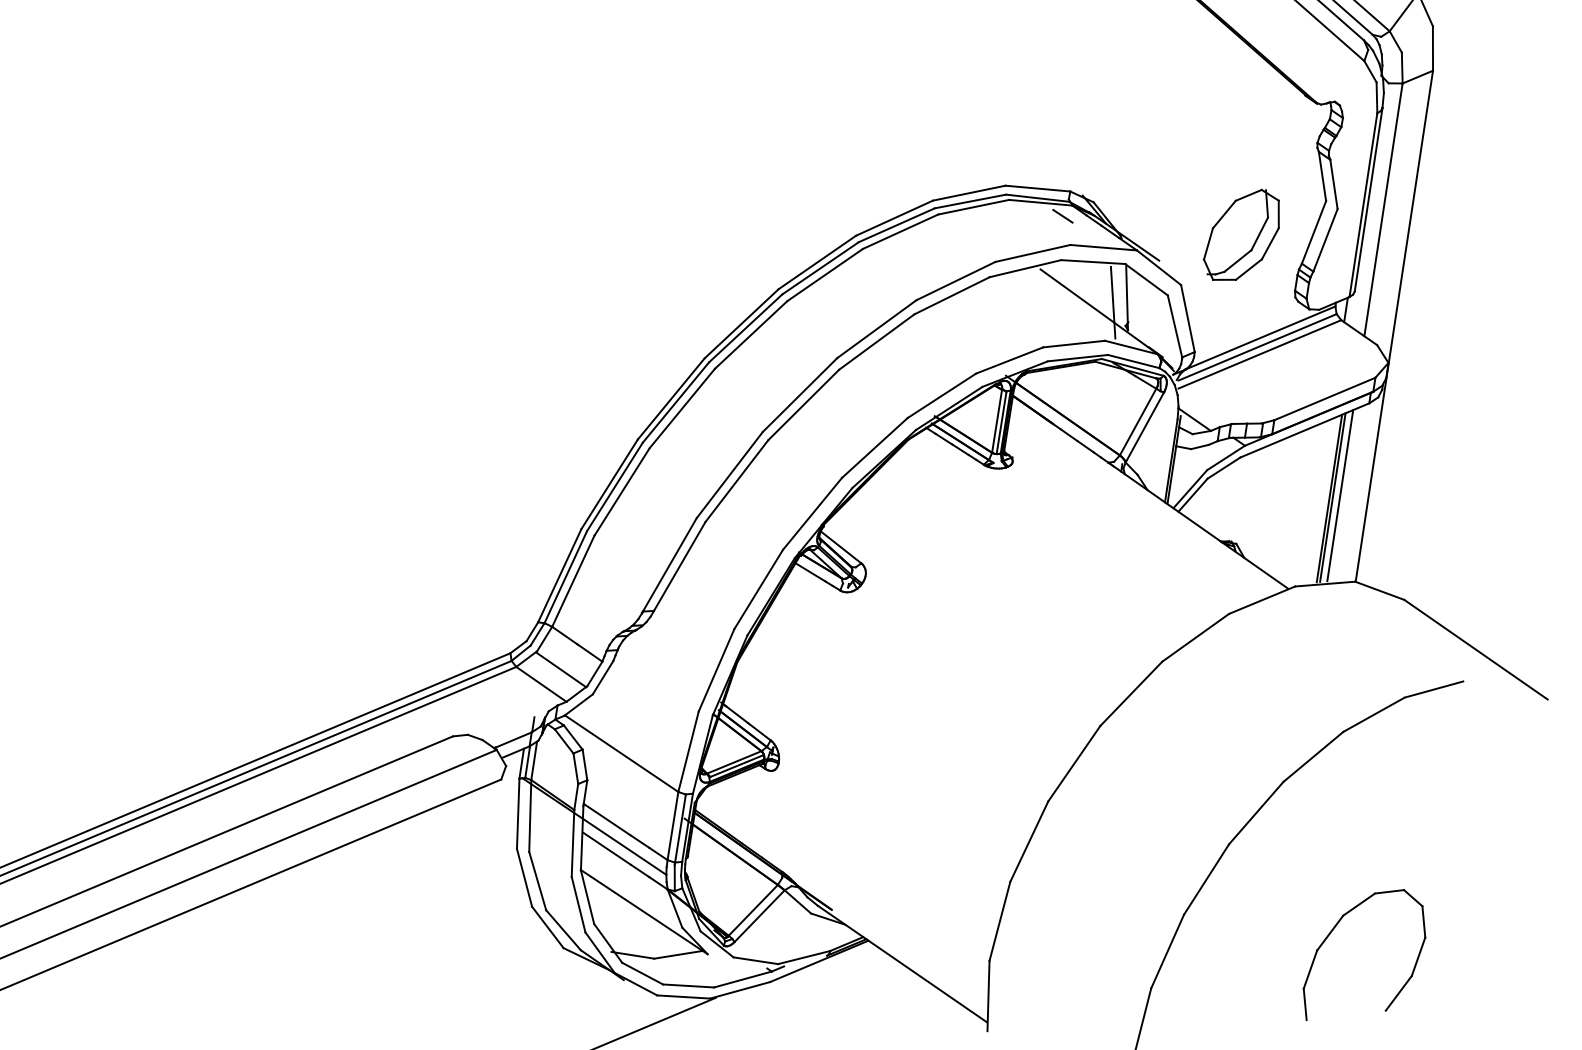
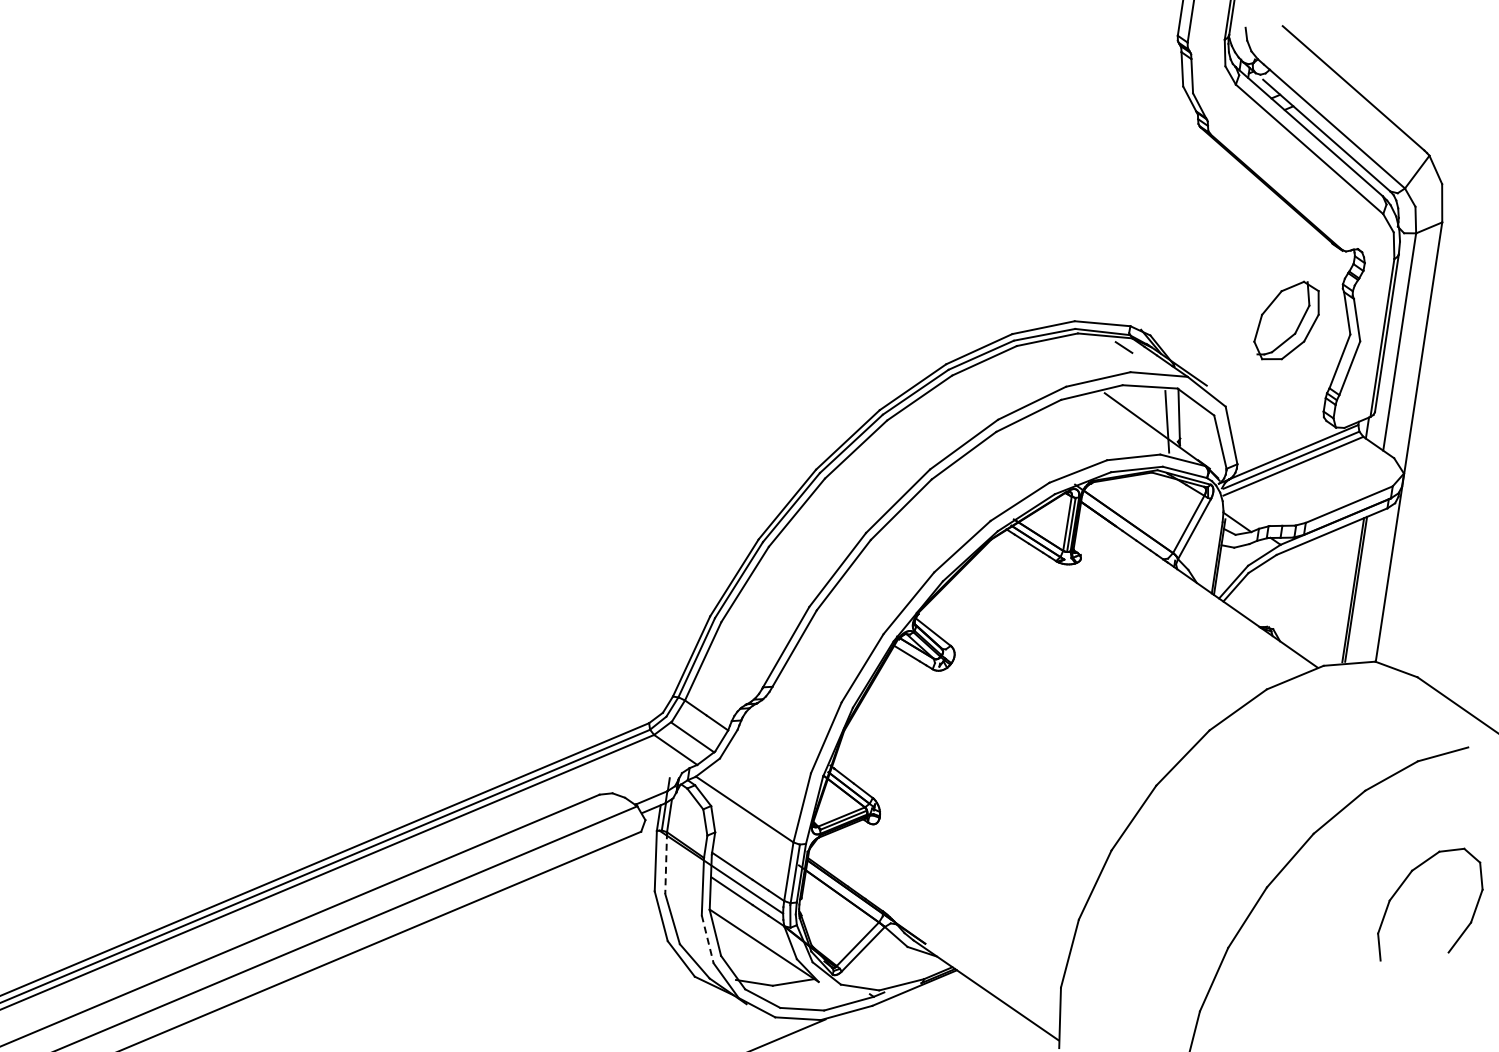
part: (1241, 234) -> (1286, 320), moved
line: (1340, 495) -> (1362, 587), removed
line: (530, 816) -> (666, 863), solid -> dashed
line: (578, 904) -> (707, 939), solid -> dashed
part: (1332, 932) -> (1402, 885), moved

